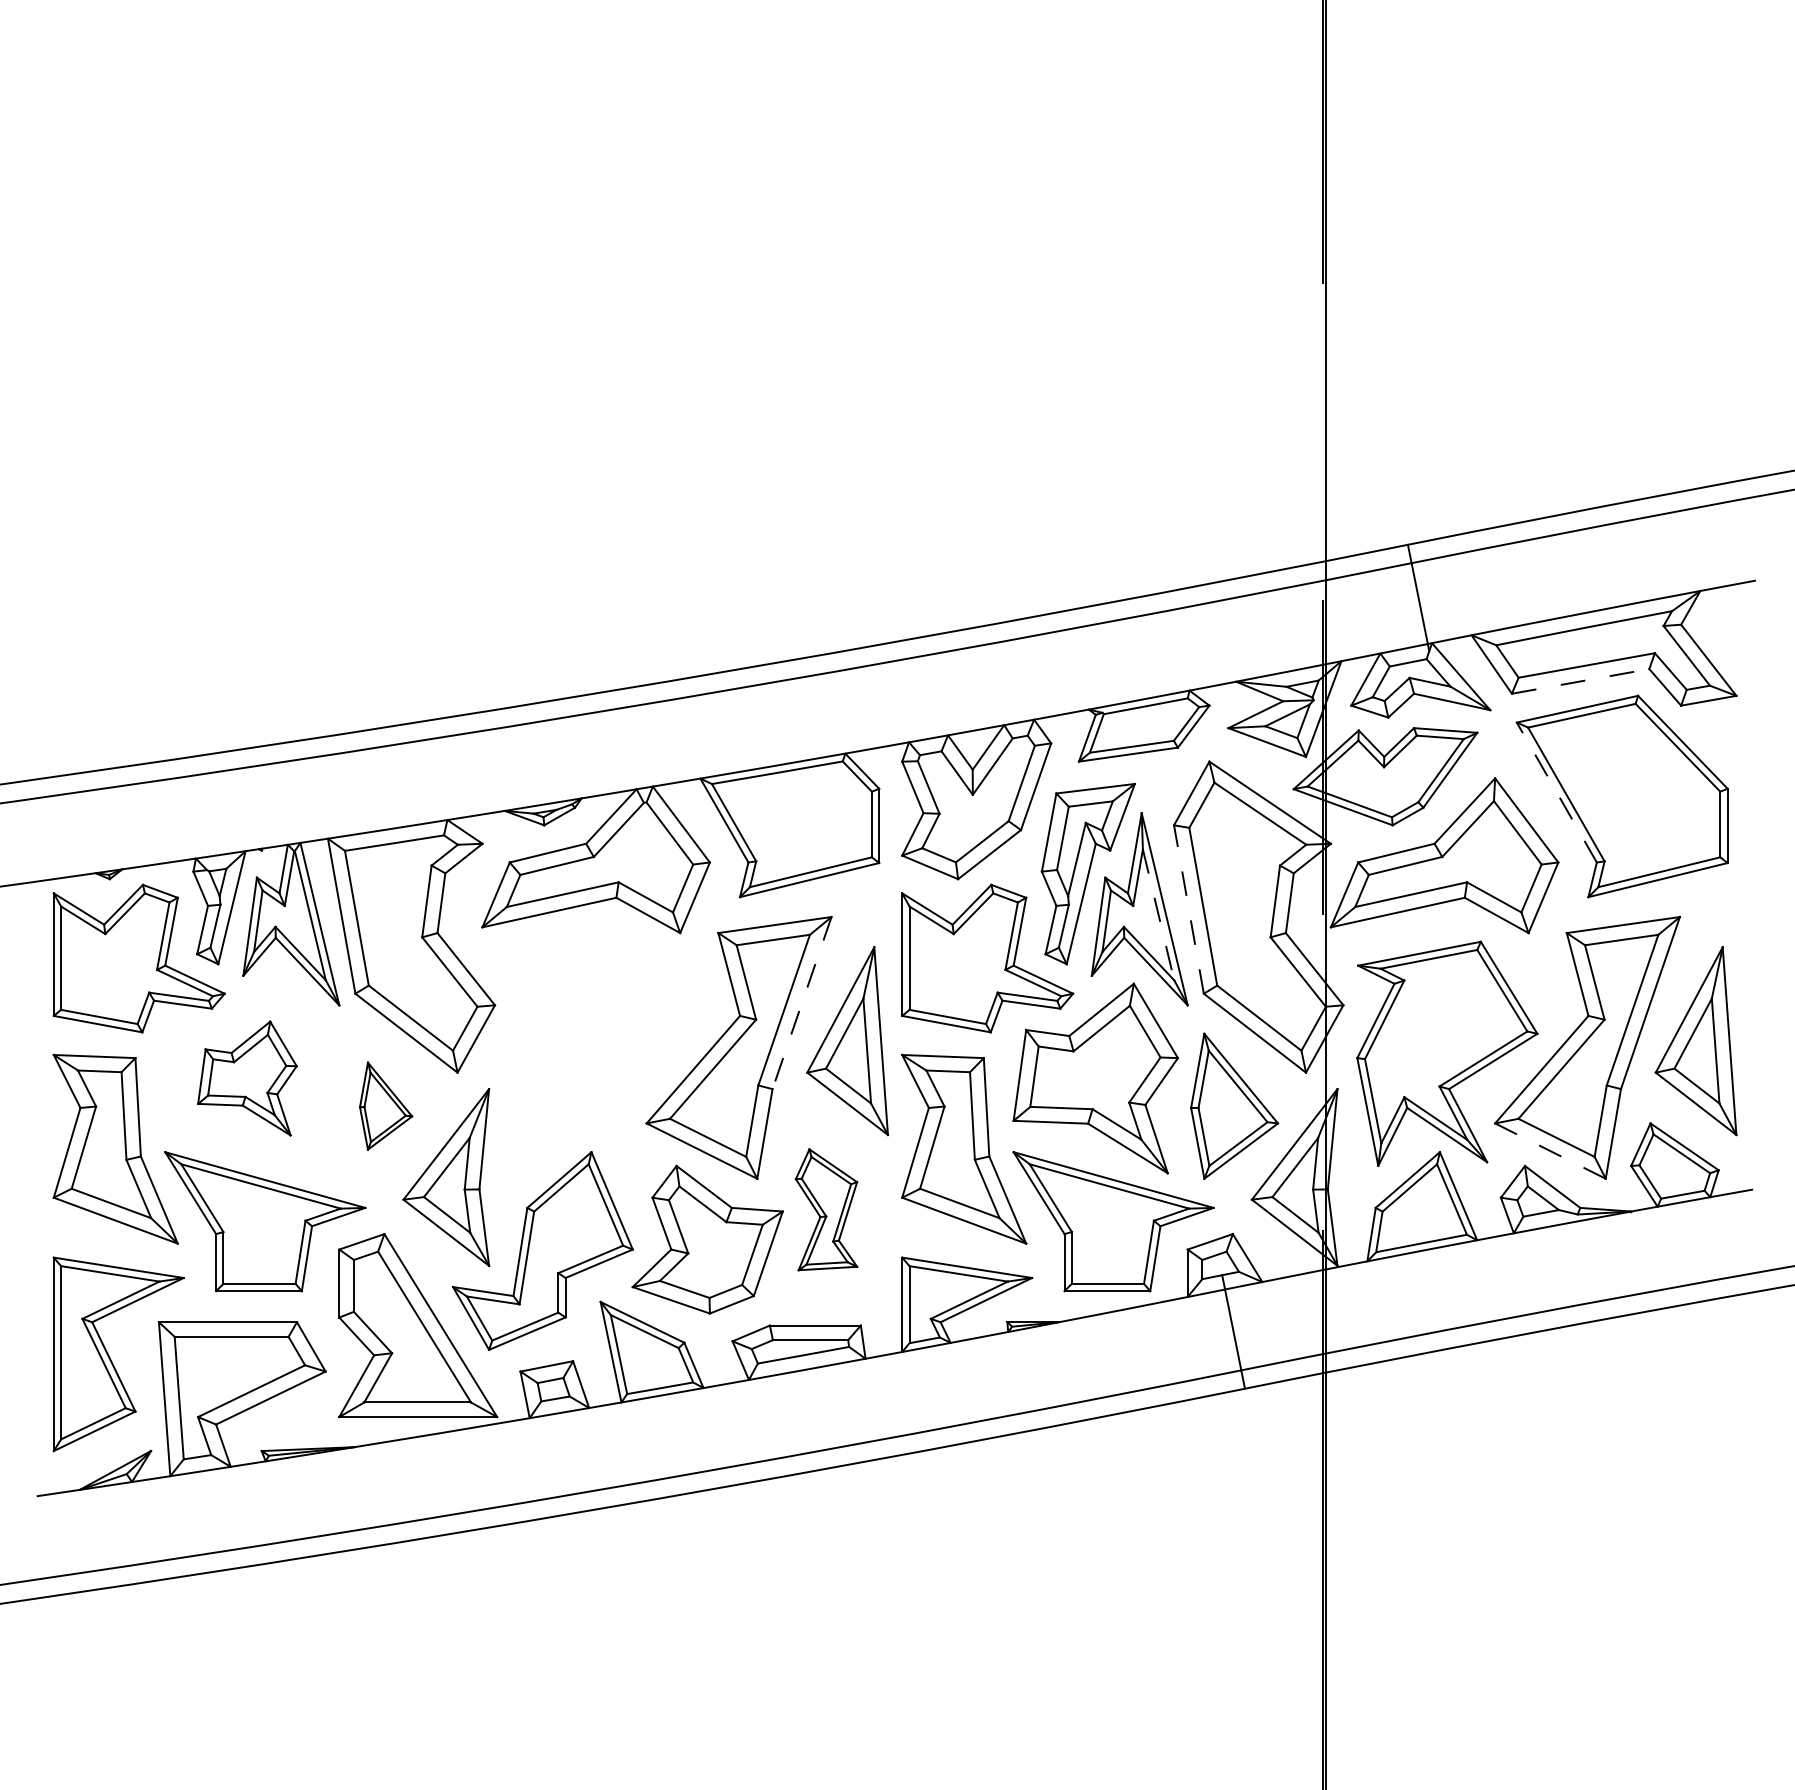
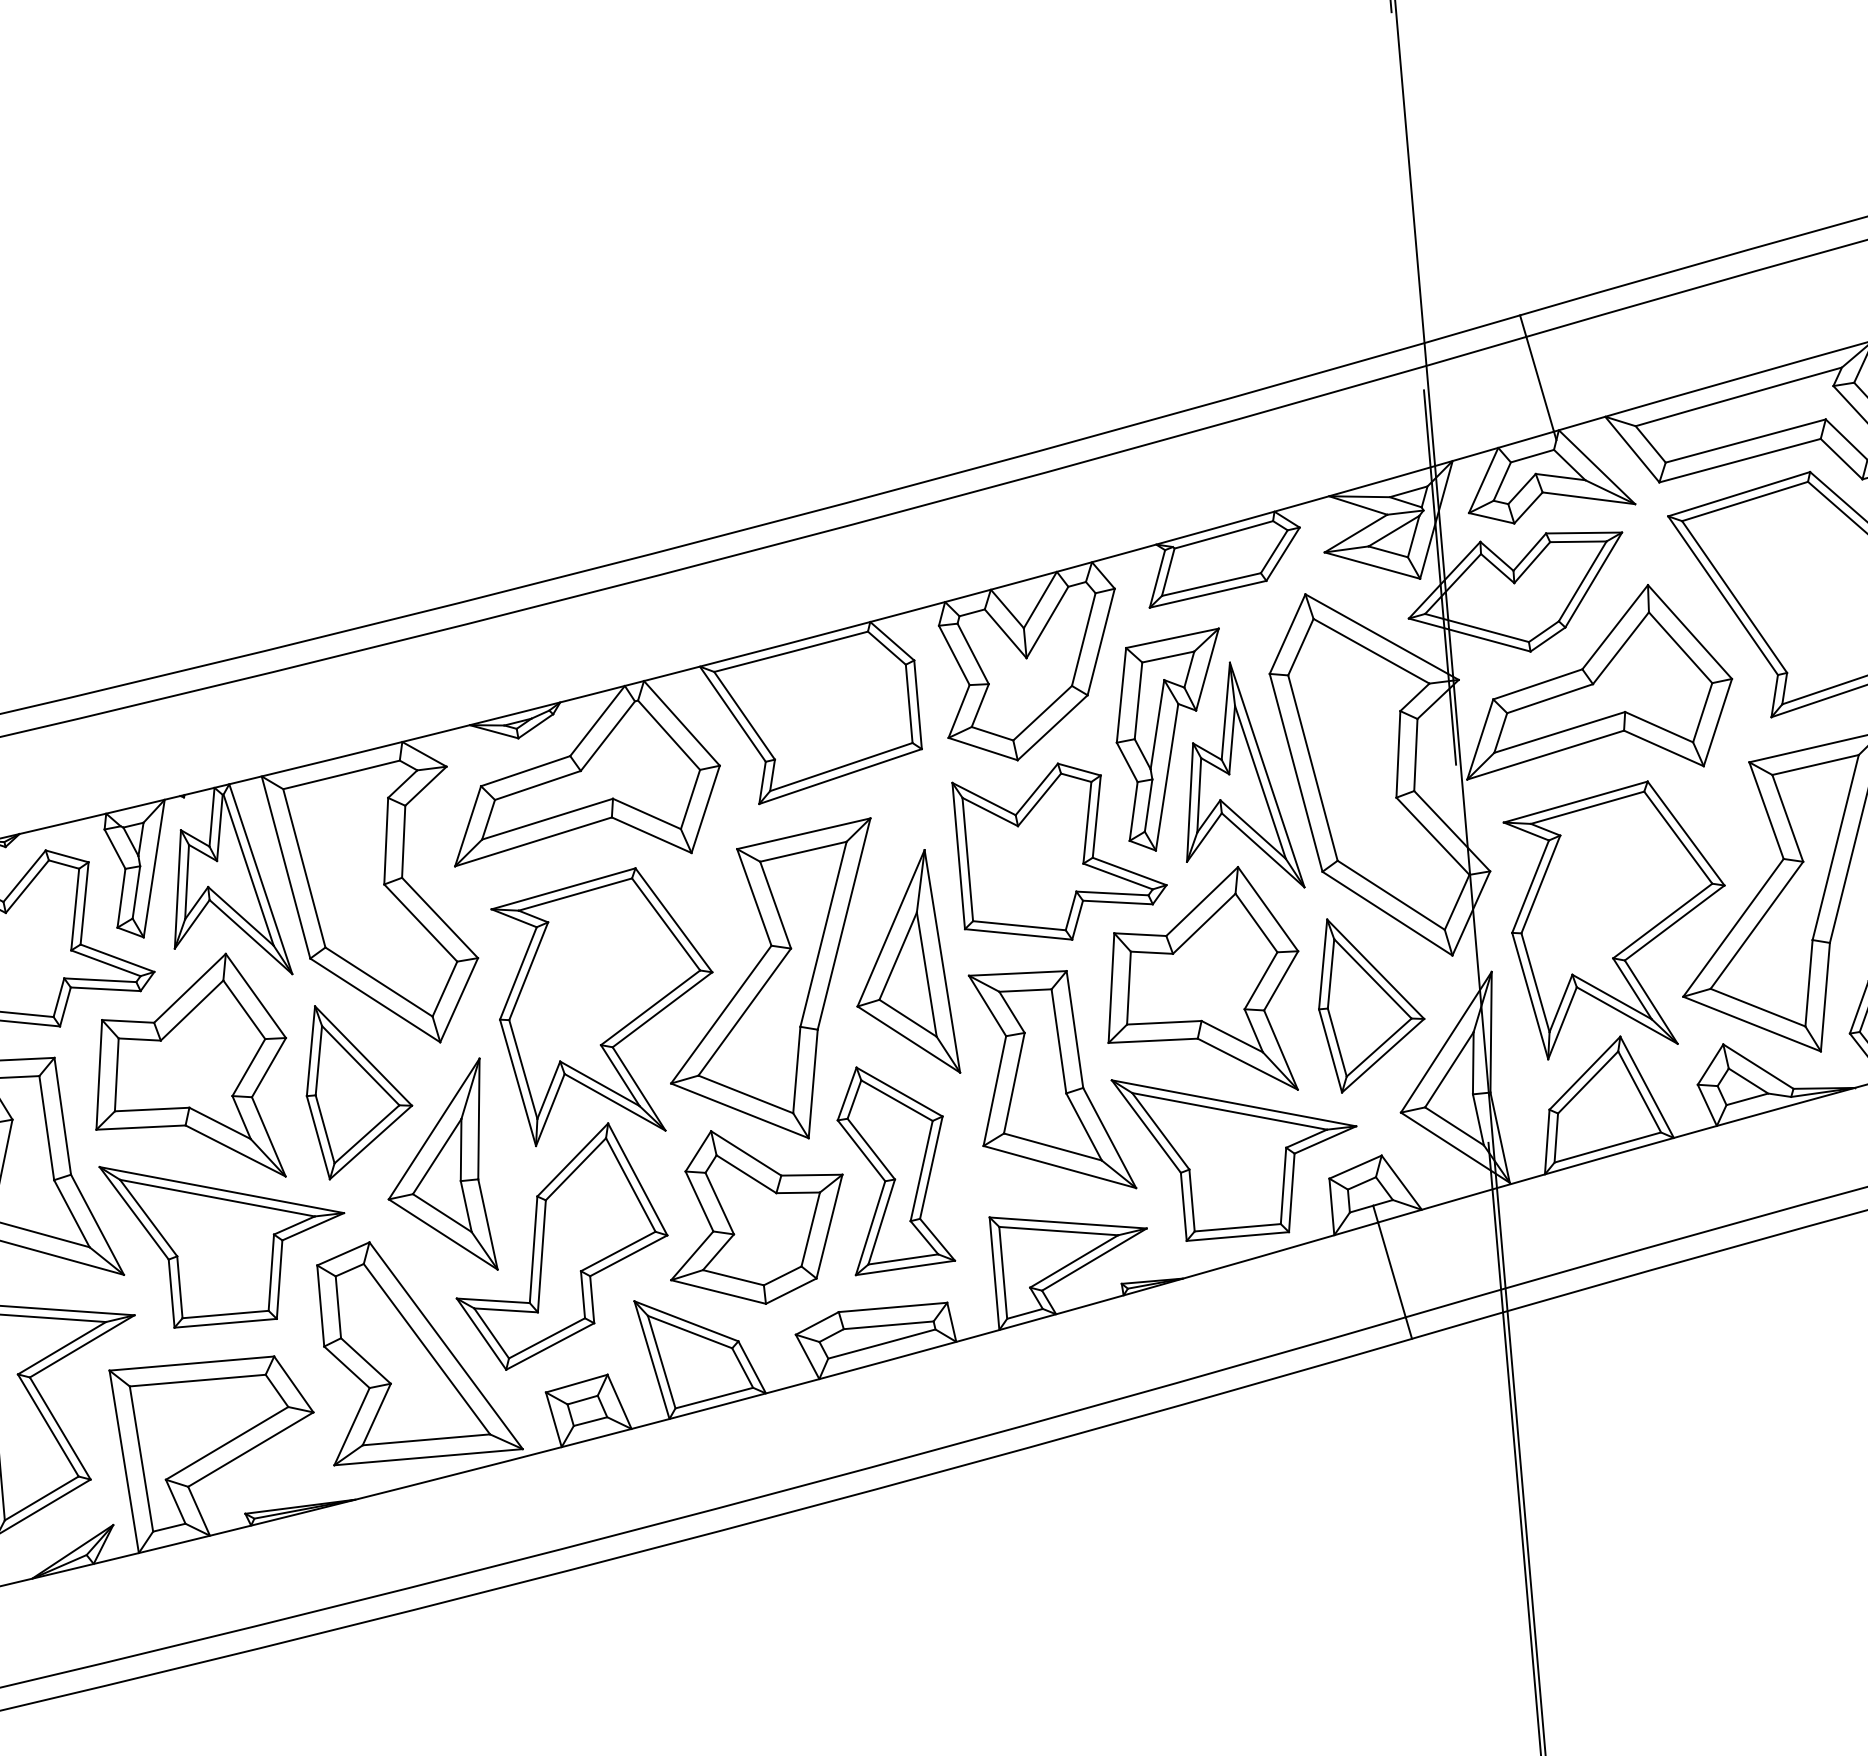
line: (1580, 681) -> (1739, 460), dashed -> solid
line: (1556, 792) -> (1722, 595), dashed -> solid
line: (1188, 909) -> (1295, 772), dashed -> solid
line: (1158, 915) -> (1260, 783), dashed -> solid
line: (802, 1003) -> (844, 924), dashed -> solid
part: (598, 1053) -> (606, 1005), added
part: (247, 1078) -> (190, 1070), size x1.67
part: (385, 1105) -> (357, 1088), size x1.67
line: (1550, 1151) -> (1752, 1024), dashed -> solid
part: (826, 1209) -> (894, 1167), size x1.43

